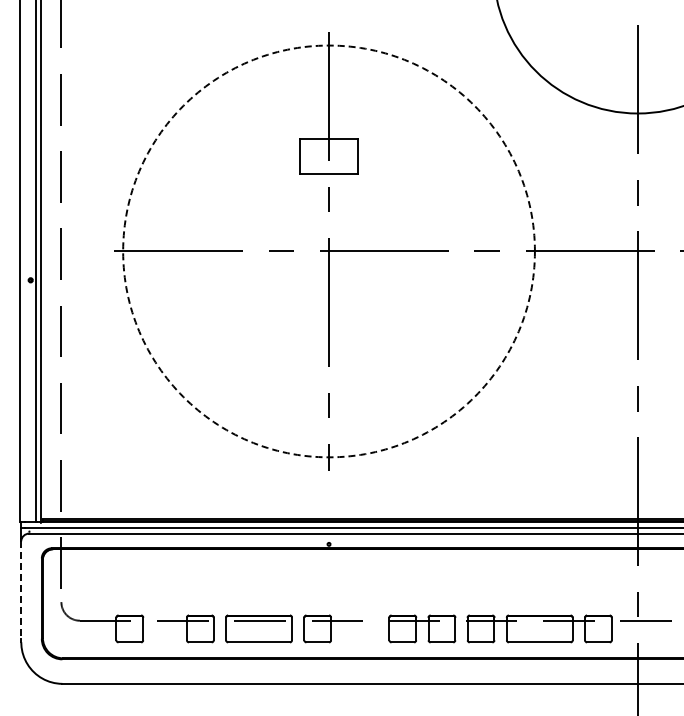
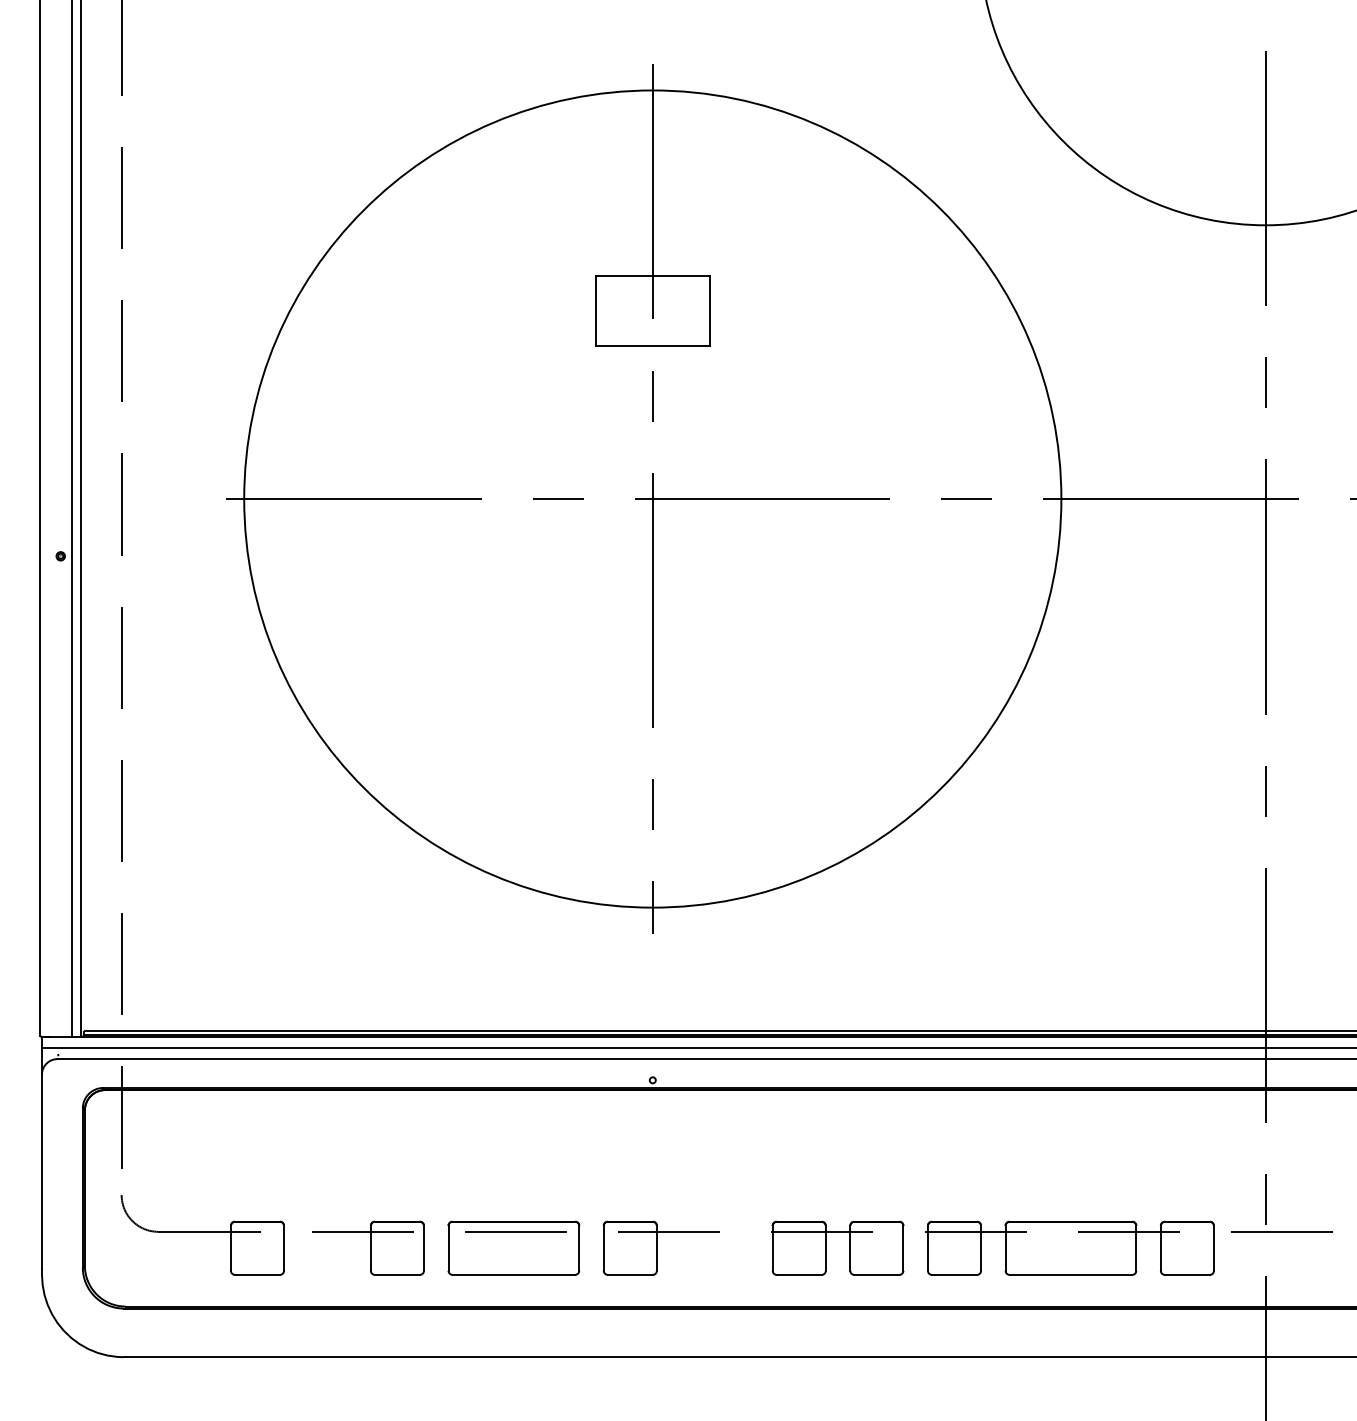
circle: (328, 251) -> (651, 499), dashed -> solid
line: (21, 590) -> (42, 1171), dashed -> solid

